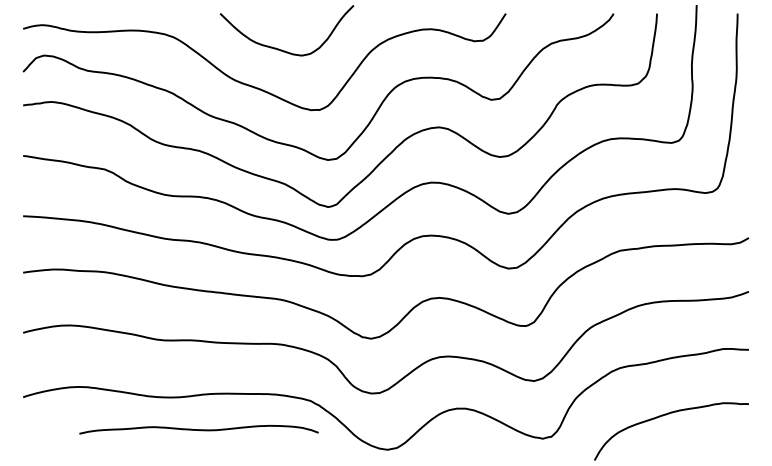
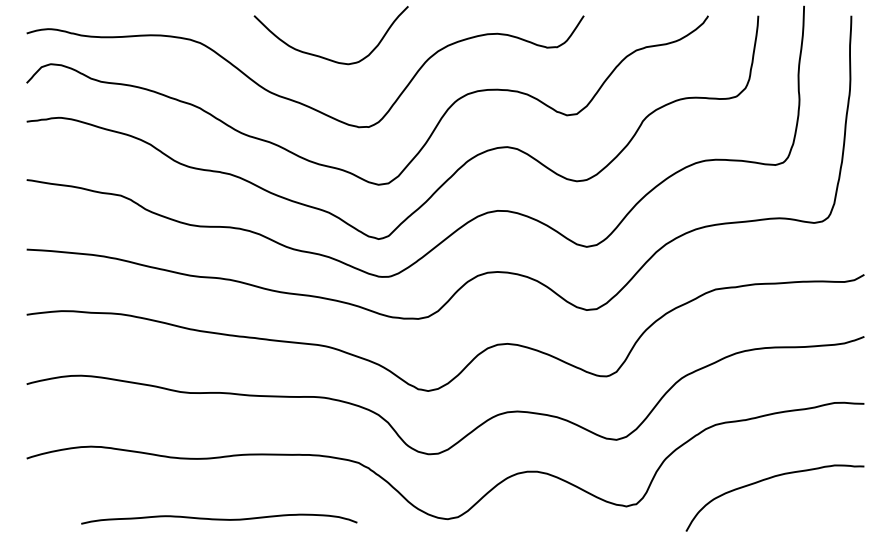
curve: (198, 429) -> (218, 518), moved

